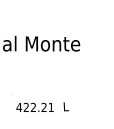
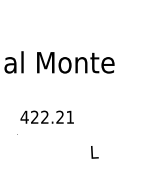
text: (34, 106) -> (46, 116), moved

